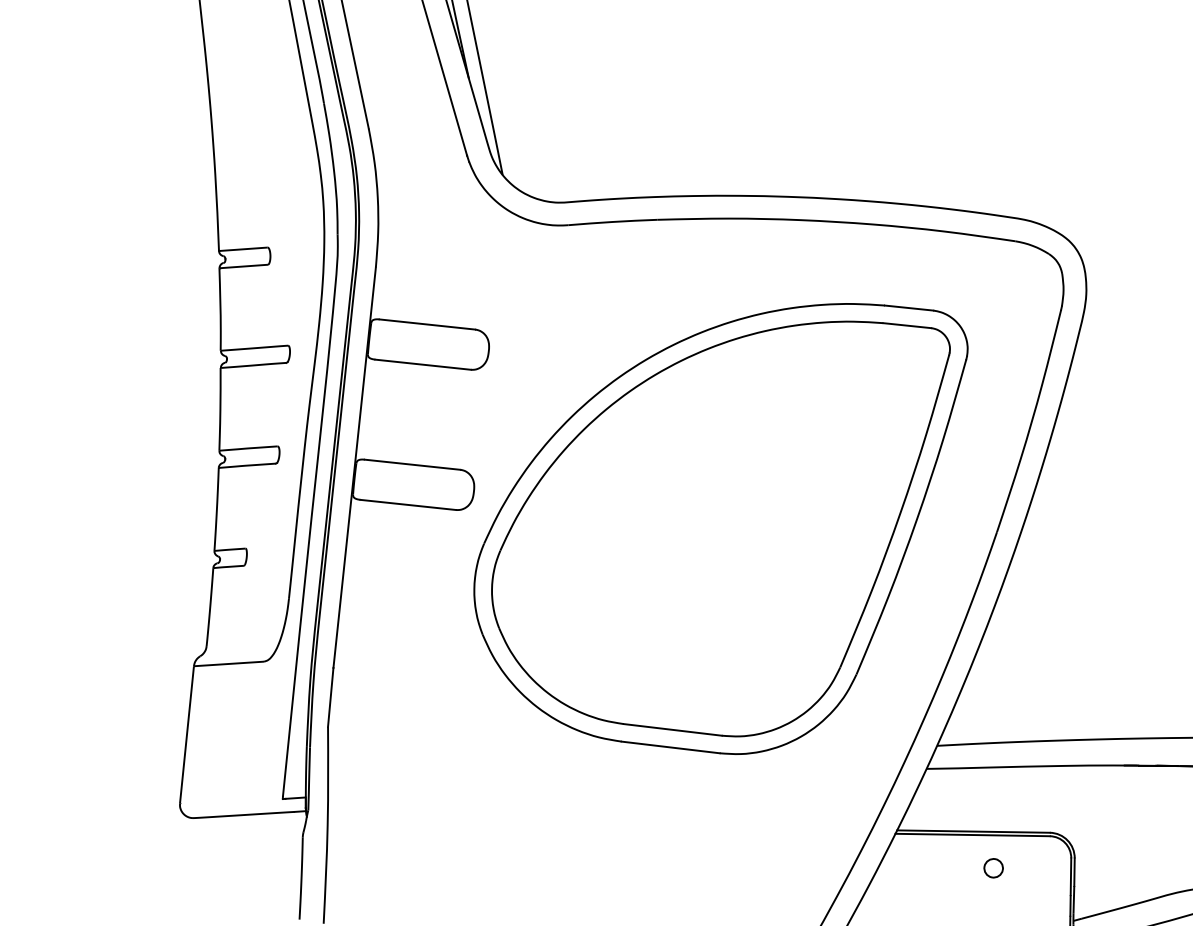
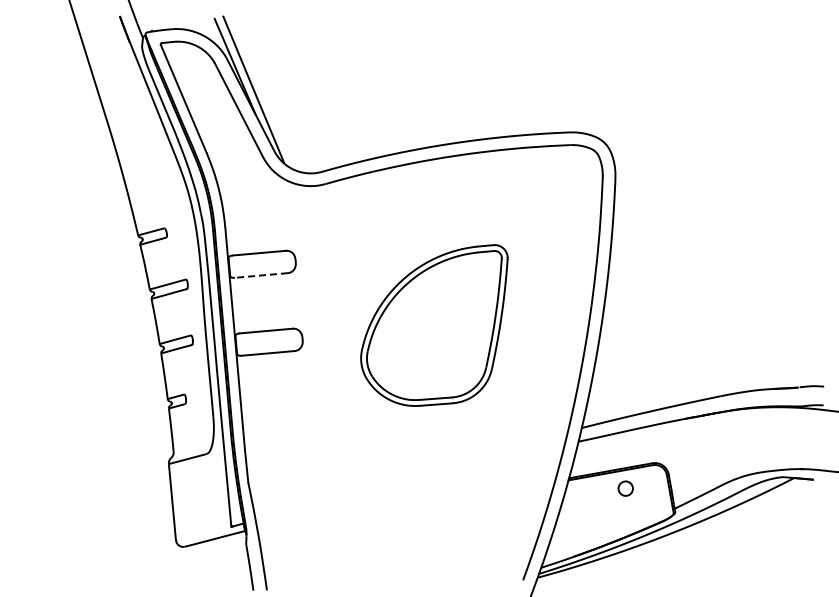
line: (423, 364) -> (261, 275), solid -> dashed
part: (712, 513) -> (434, 325), size x0.6
circle: (993, 867) -> (625, 488), size x1.4

